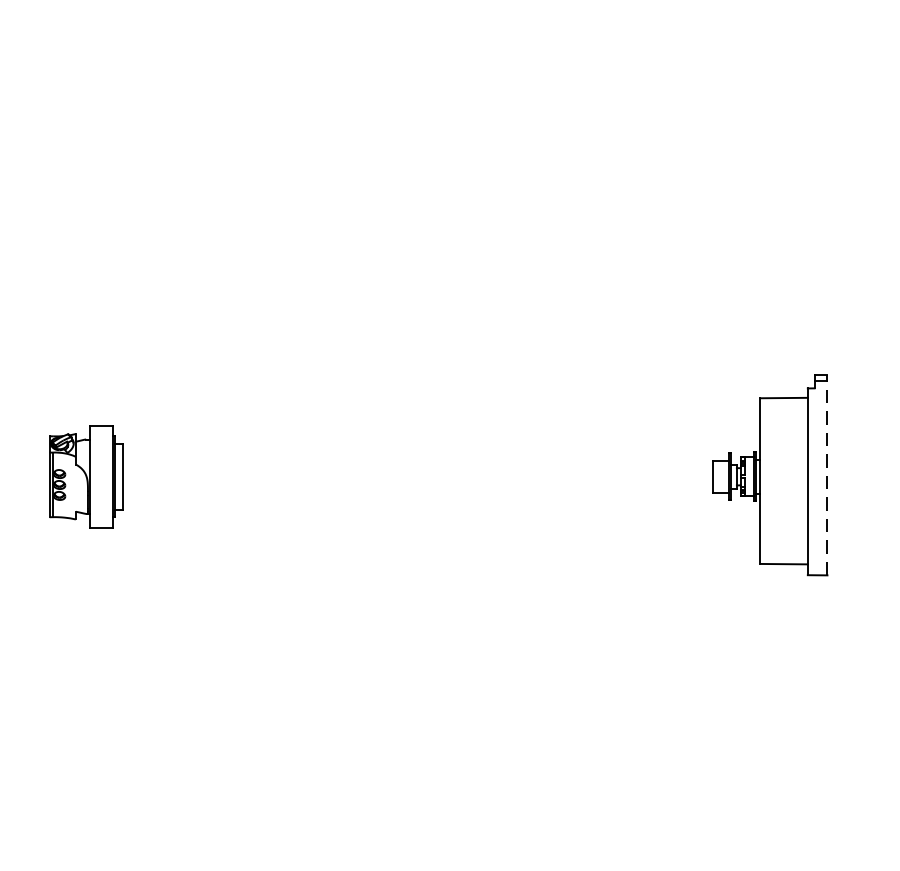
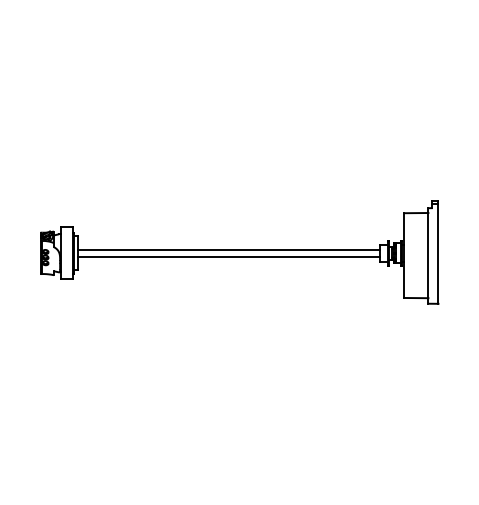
line: (417, 469) -> (228, 249), added
line: (827, 475) -> (438, 252), dashed -> solid
line: (417, 482) -> (228, 256), added

